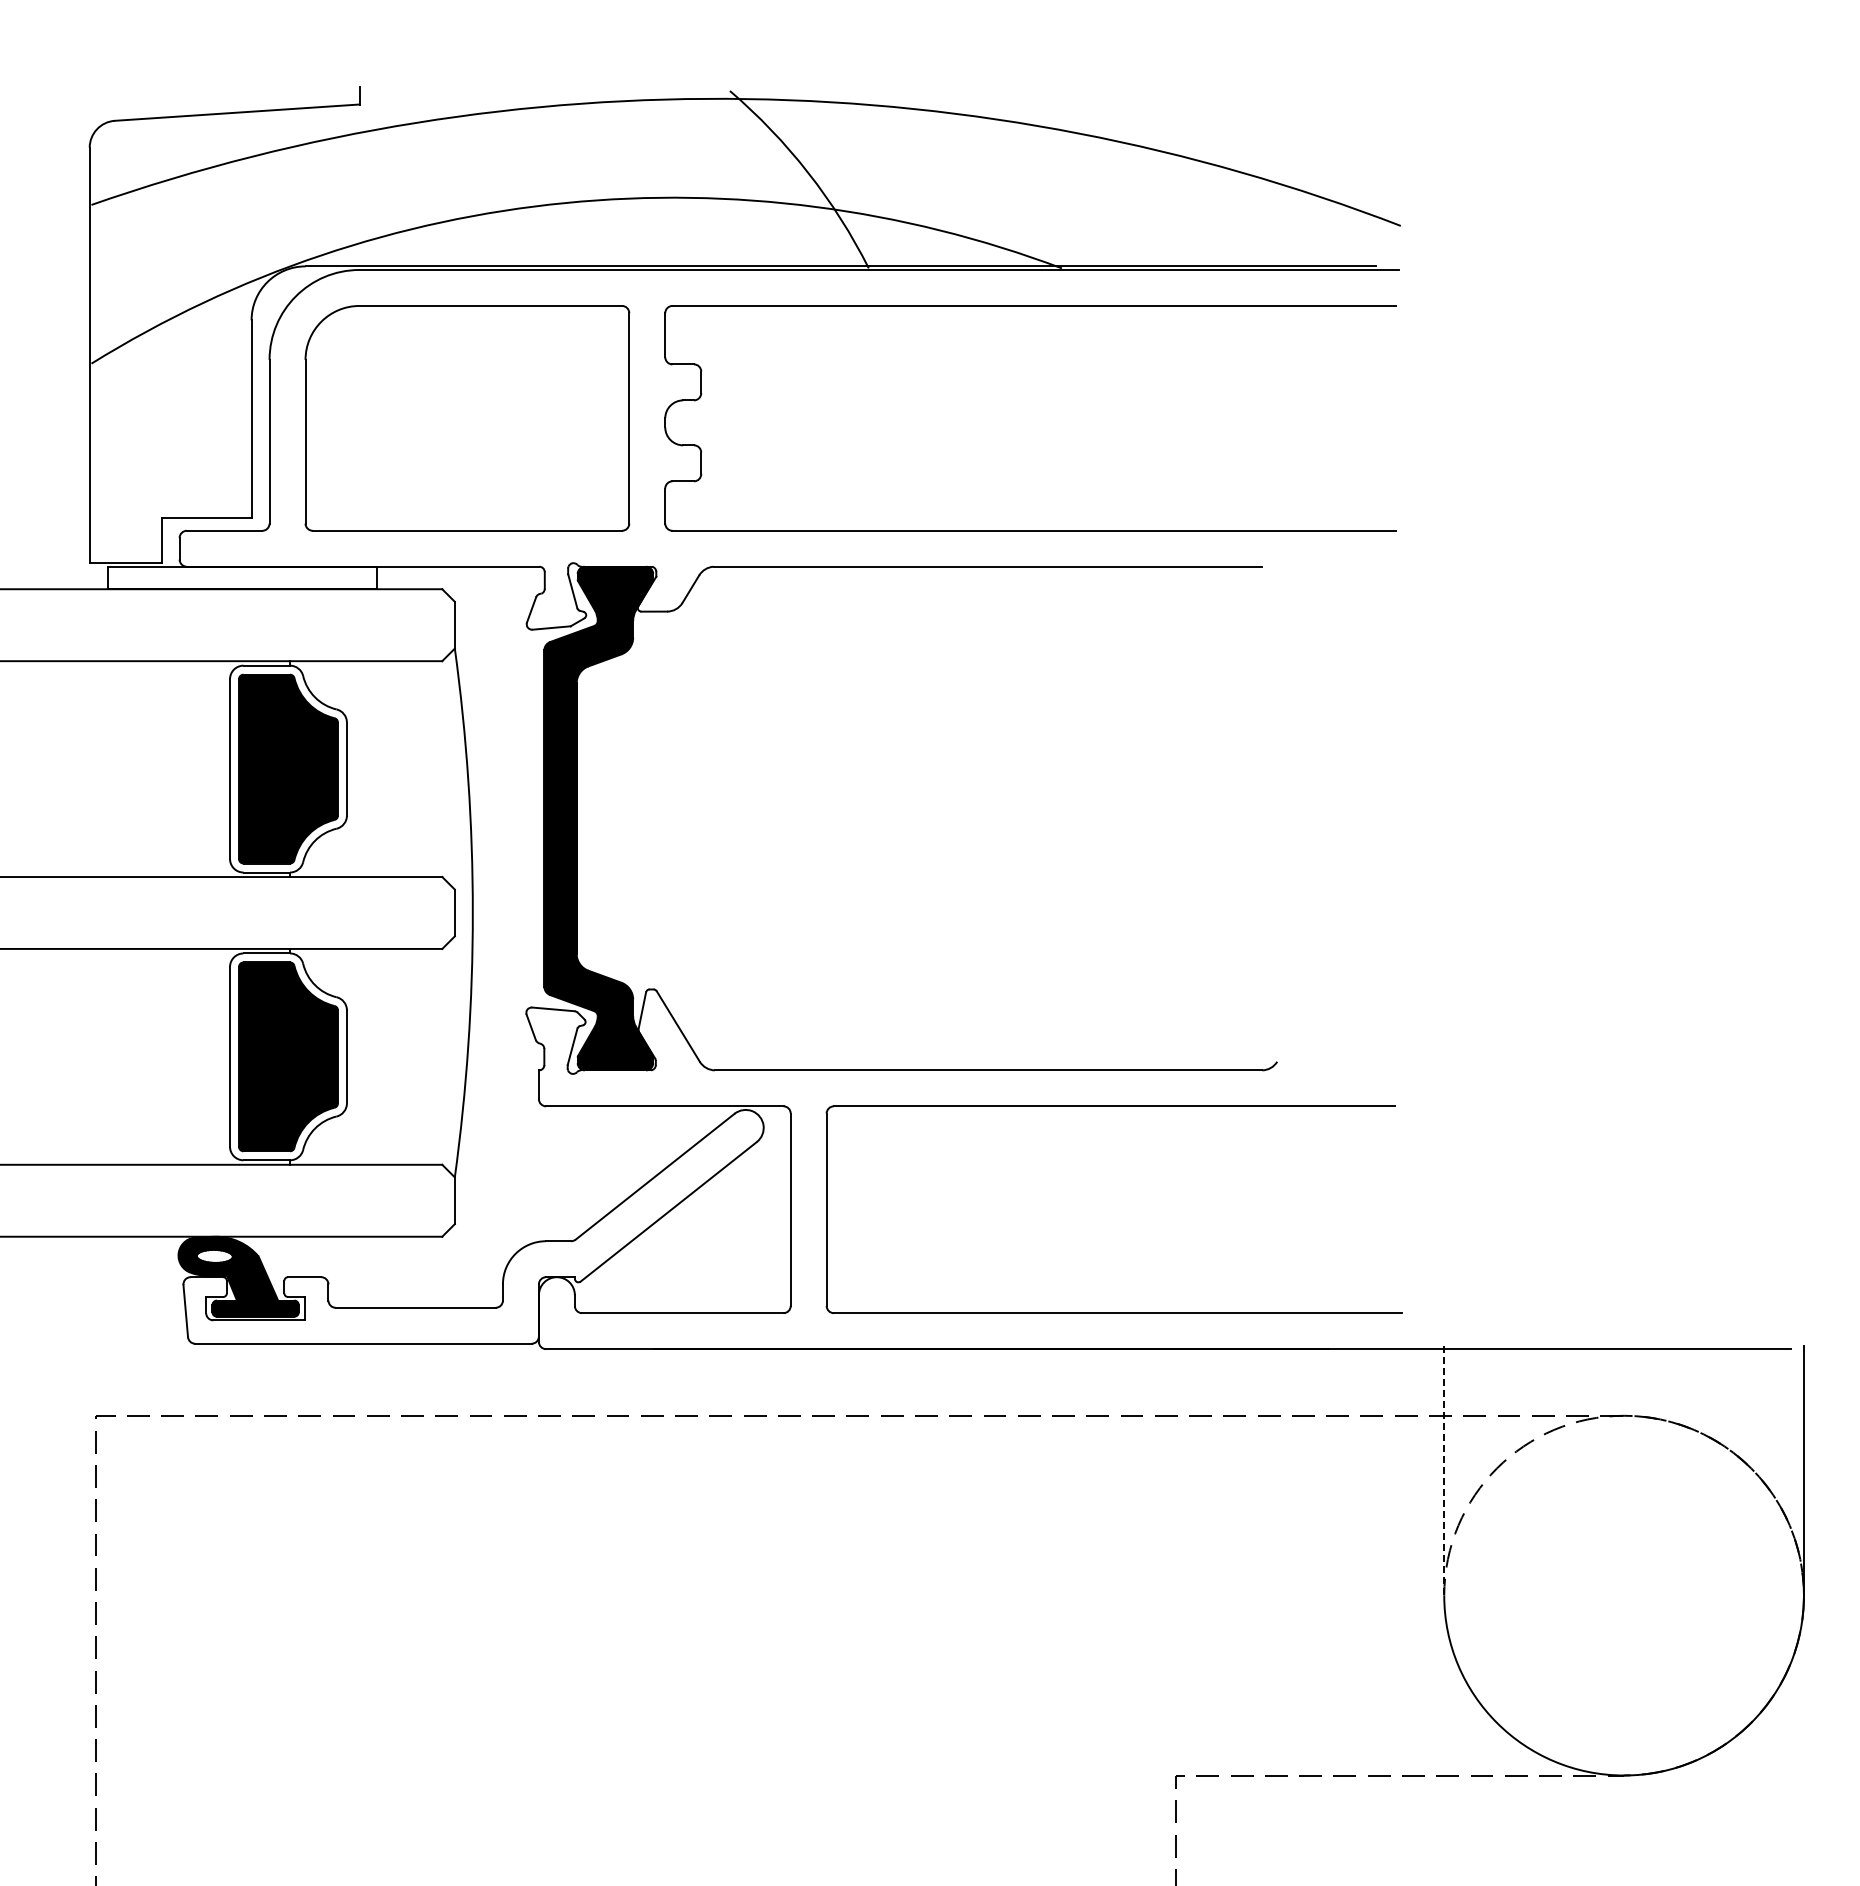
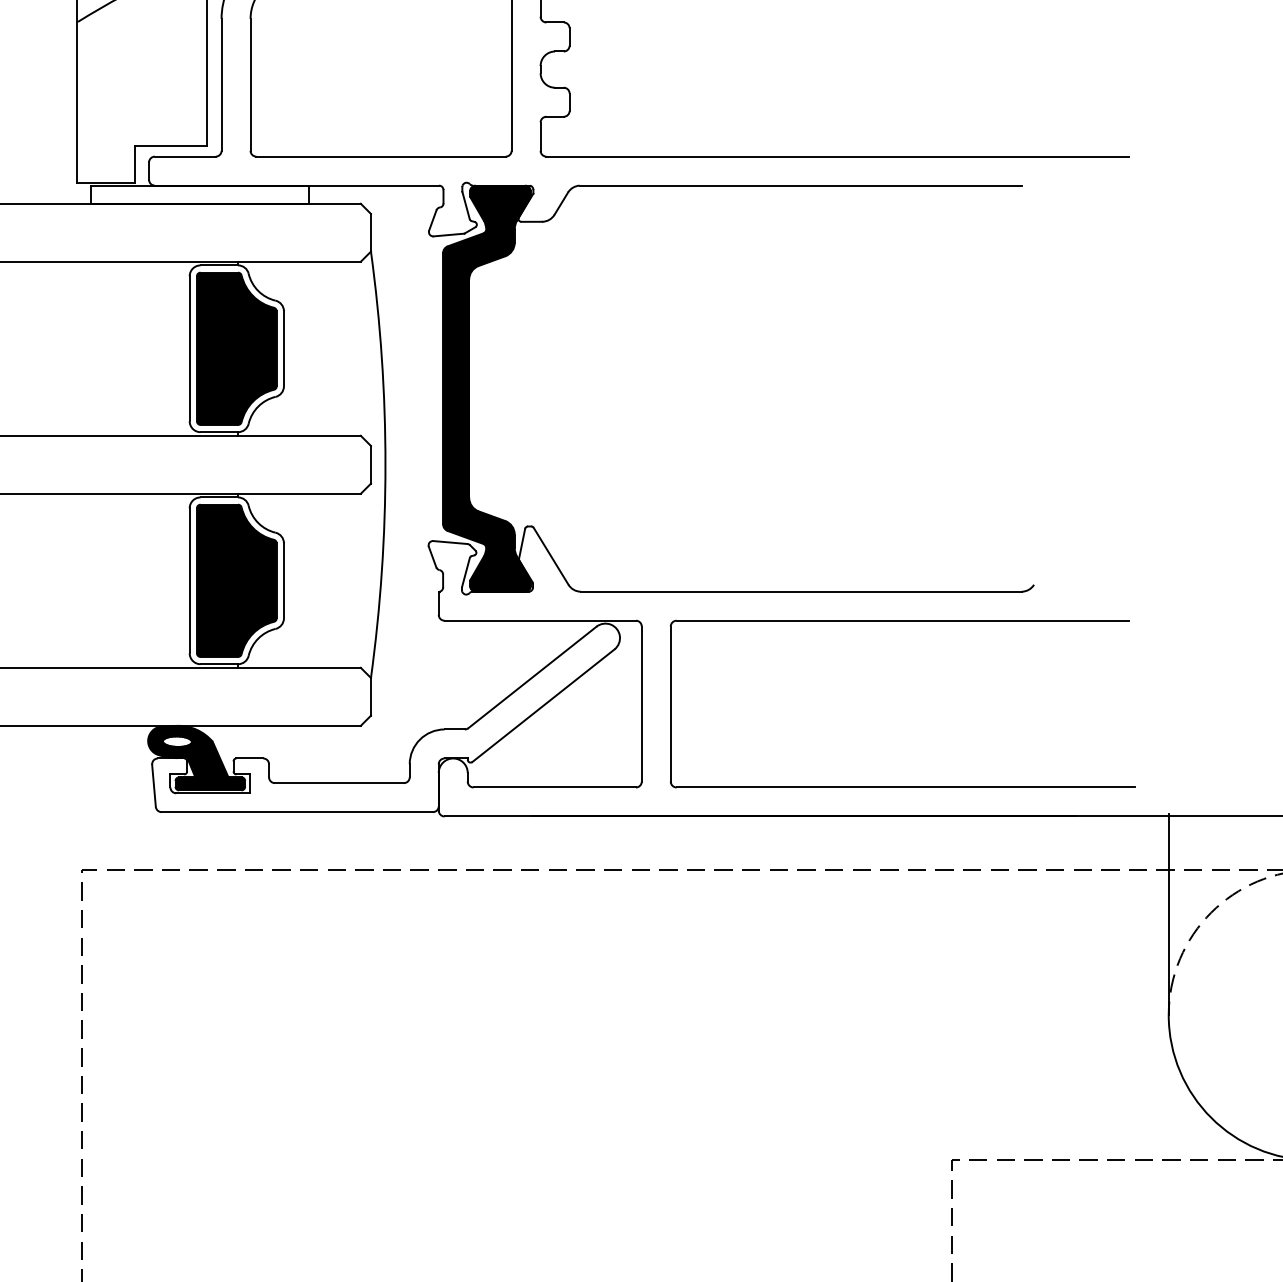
line: (1444, 1471) -> (1168, 915), dashed -> solid

